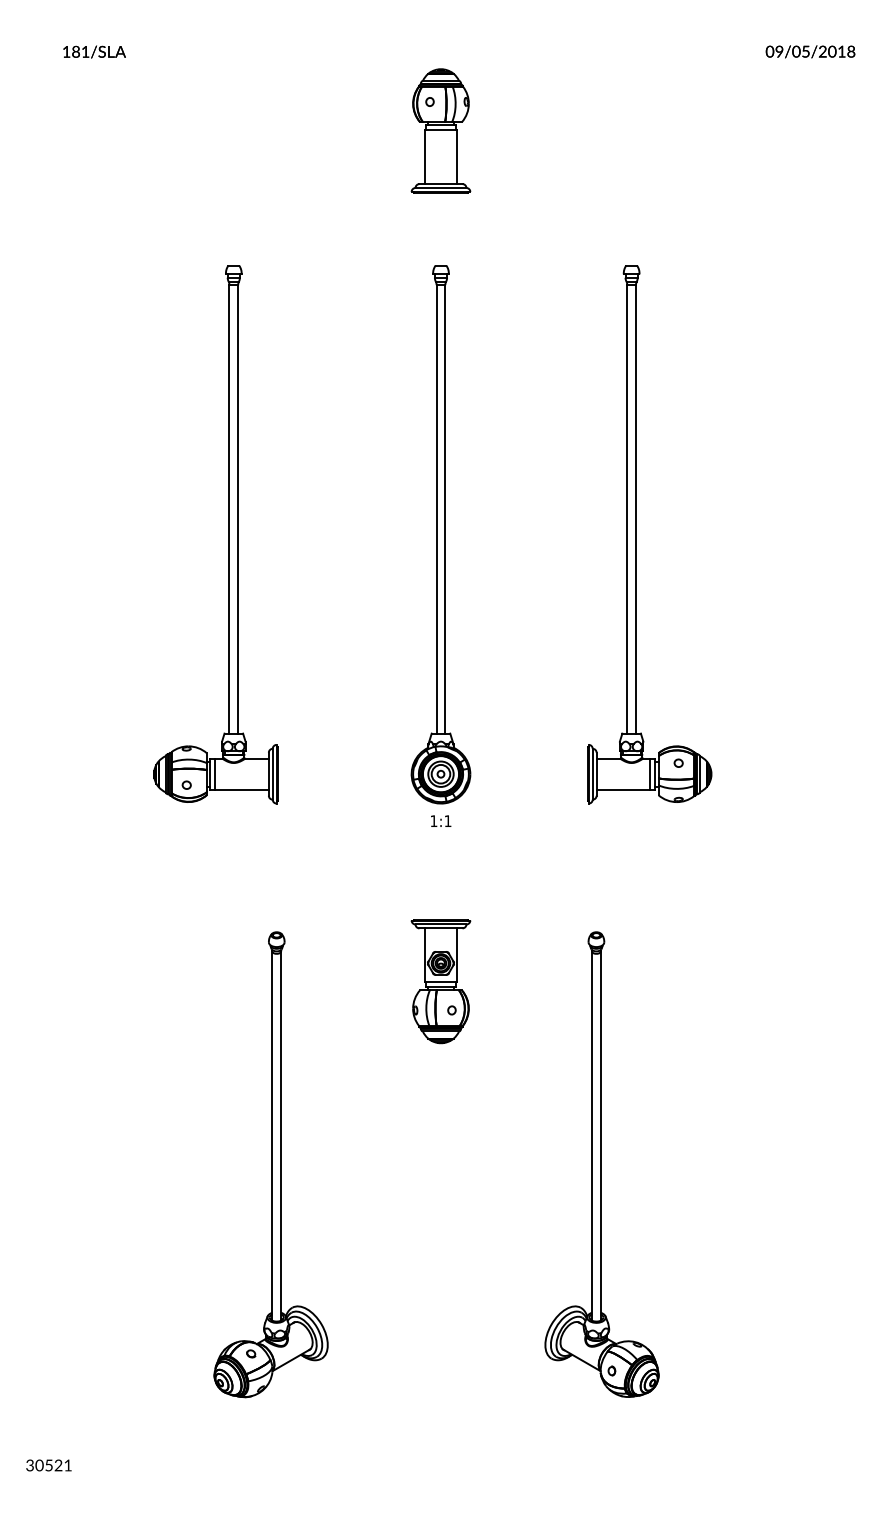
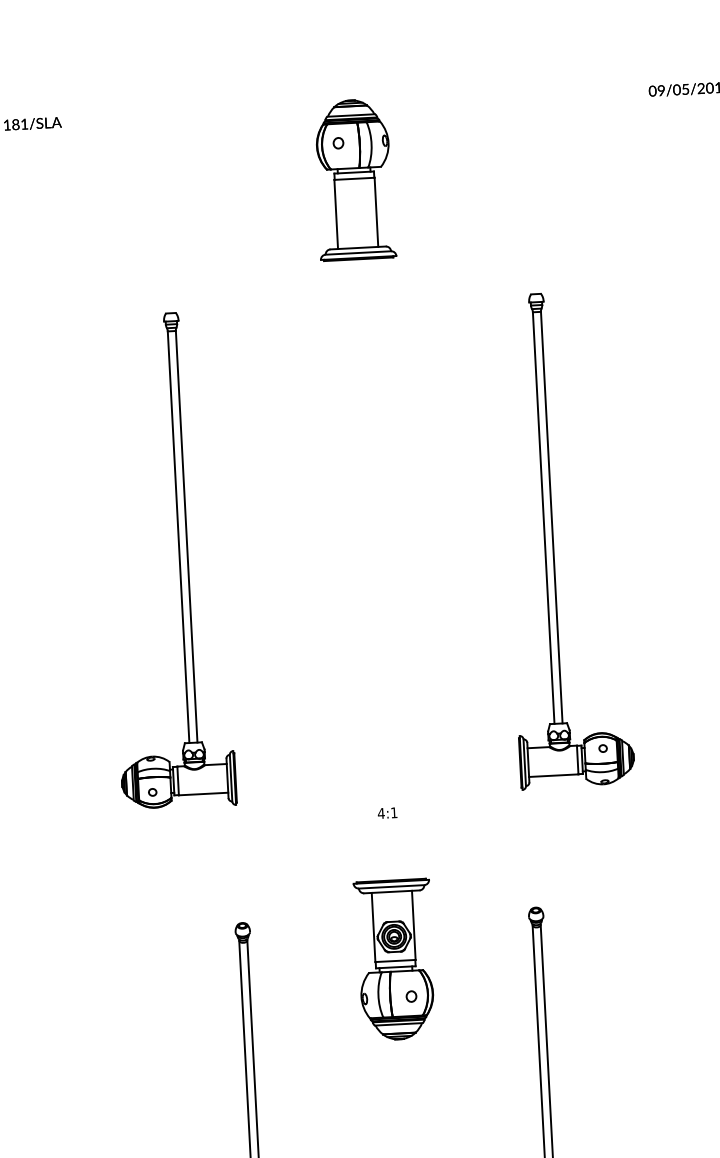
part: (440, 130) -> (354, 179), size x1.4
part: (440, 534) -> (373, 550), removed
text: (433, 820) -> (380, 812), 1:1 -> 4:1
part: (440, 981) -> (395, 960), size x1.4

